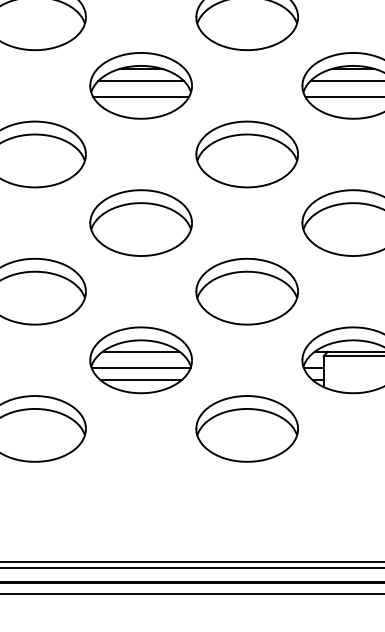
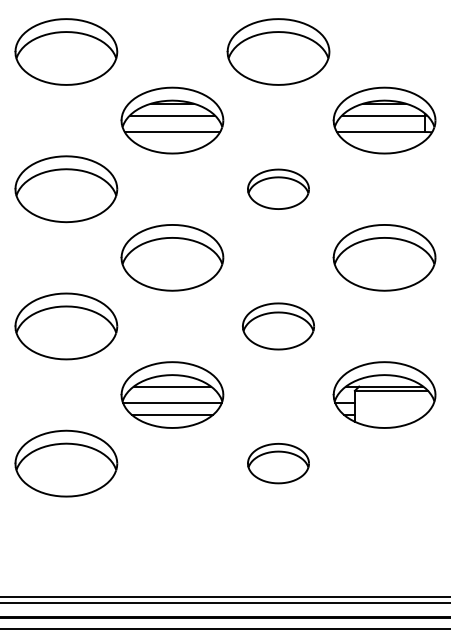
part: (247, 154) -> (278, 189), size x0.6
part: (247, 291) -> (278, 326), size x0.7
part: (247, 428) -> (278, 463), size x0.6

